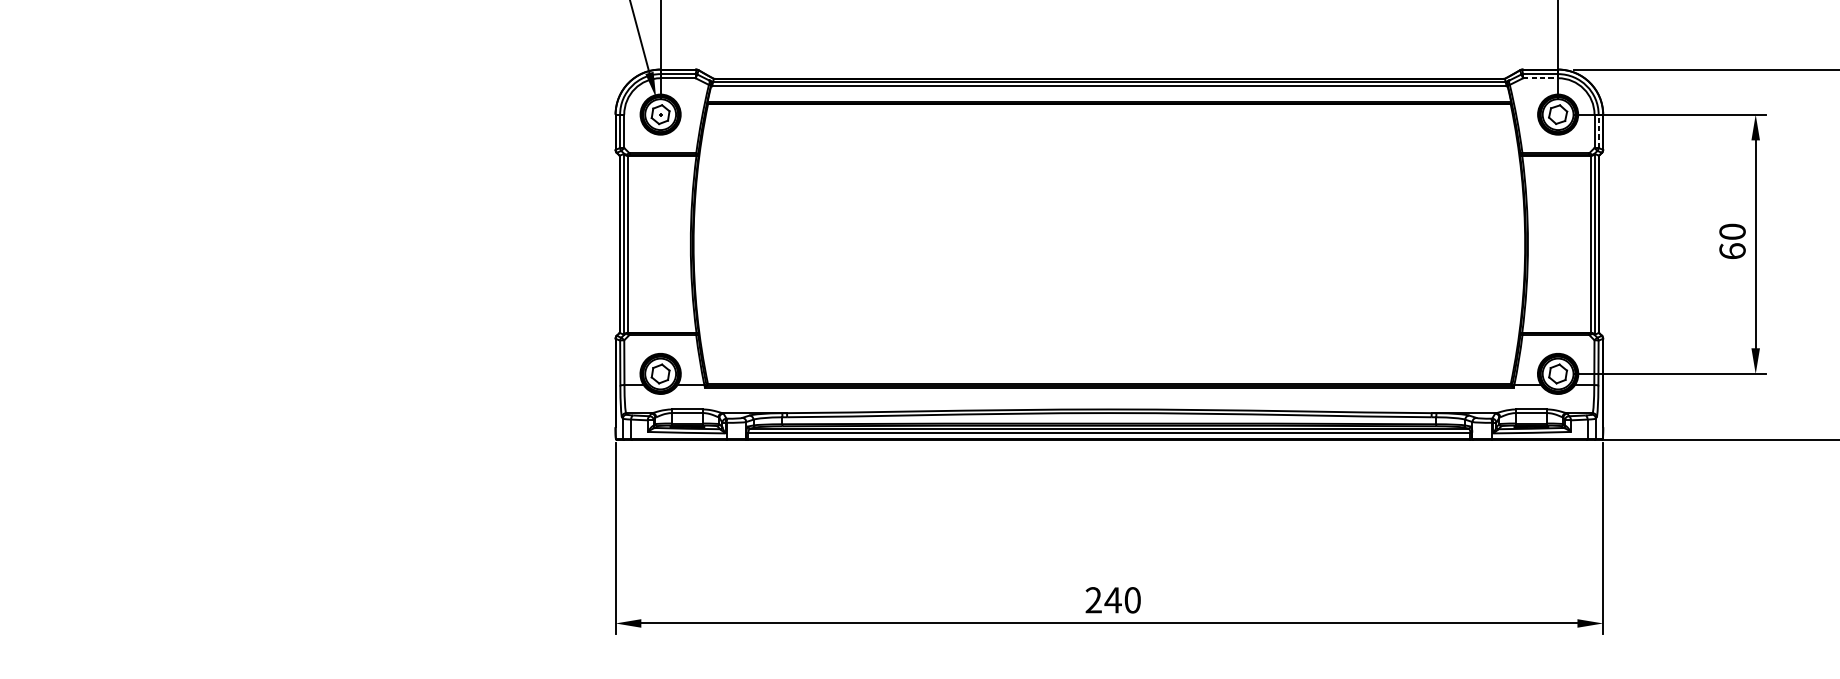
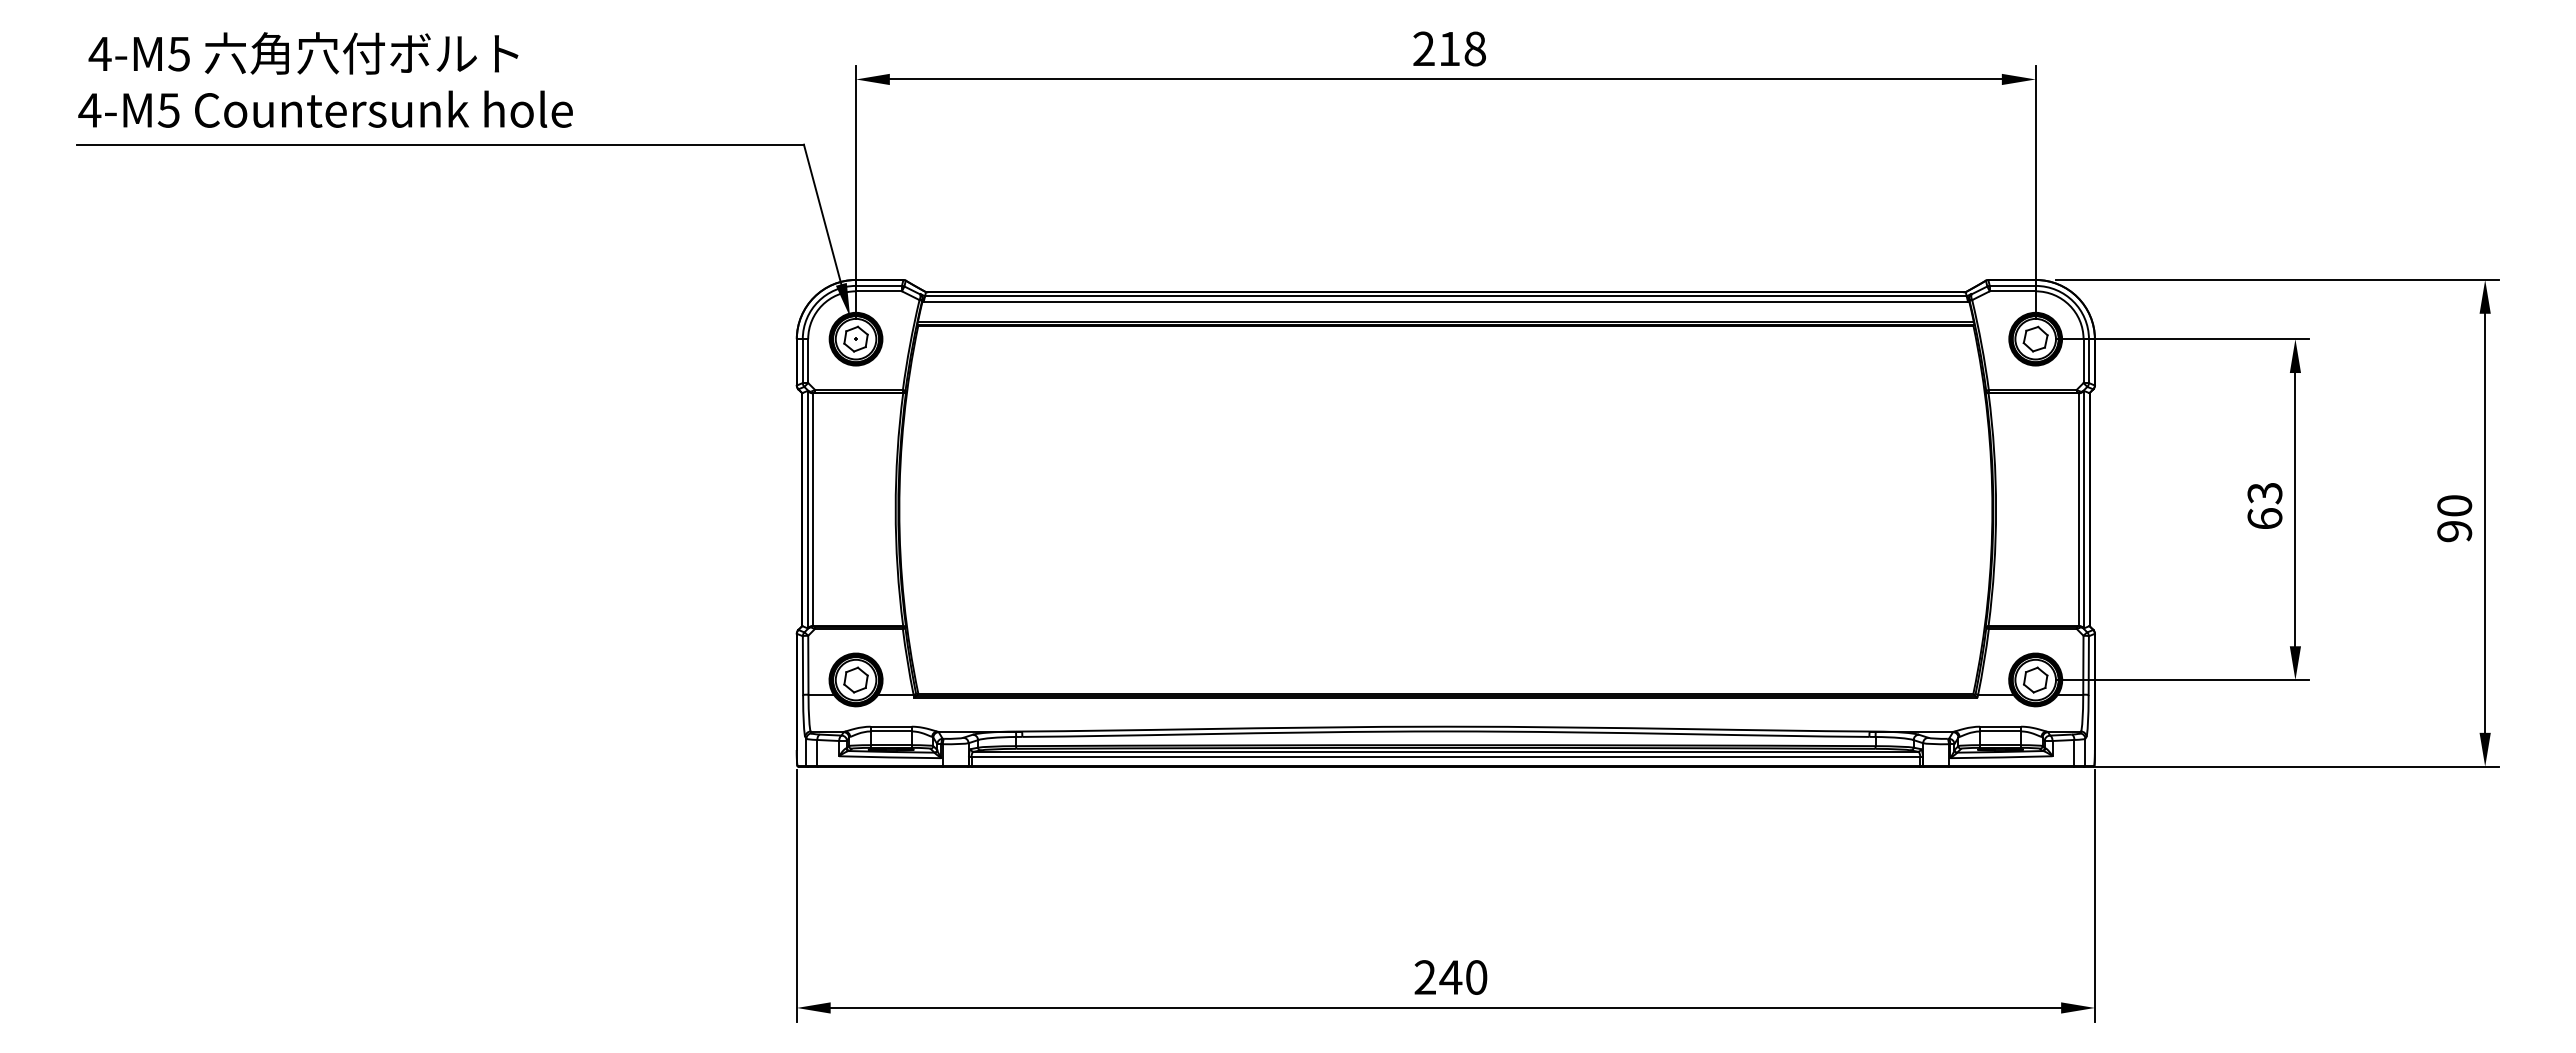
line: (1540, 78) -> (2012, 291), dashed -> solid
line: (1598, 131) -> (2088, 361), dashed -> solid
text: (1732, 232) -> (2264, 493), 60 -> 63

